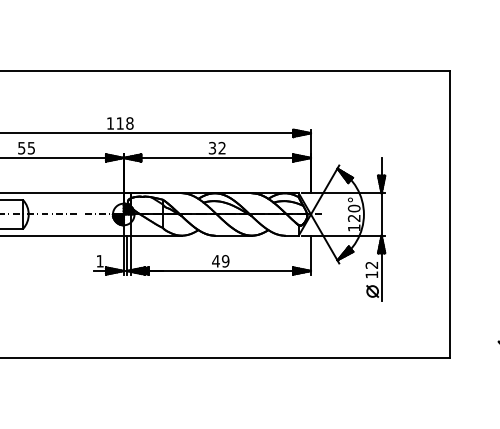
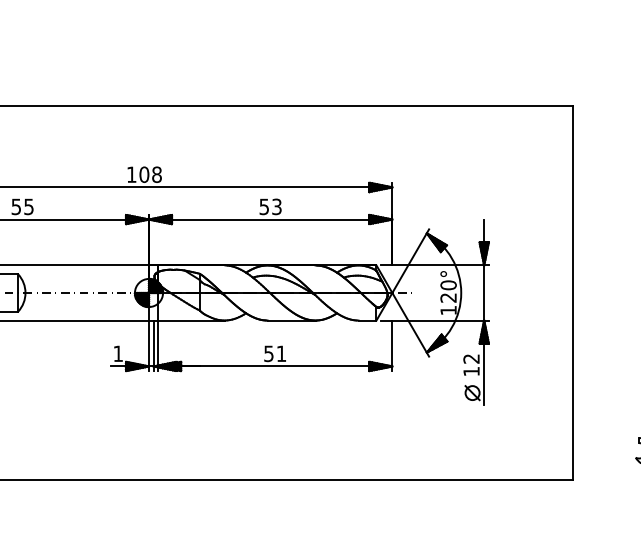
text: (119, 123) -> (143, 174), 118 -> 108
text: (217, 147) -> (270, 205), 32 -> 53
text: (220, 261) -> (274, 354), 49 -> 51

